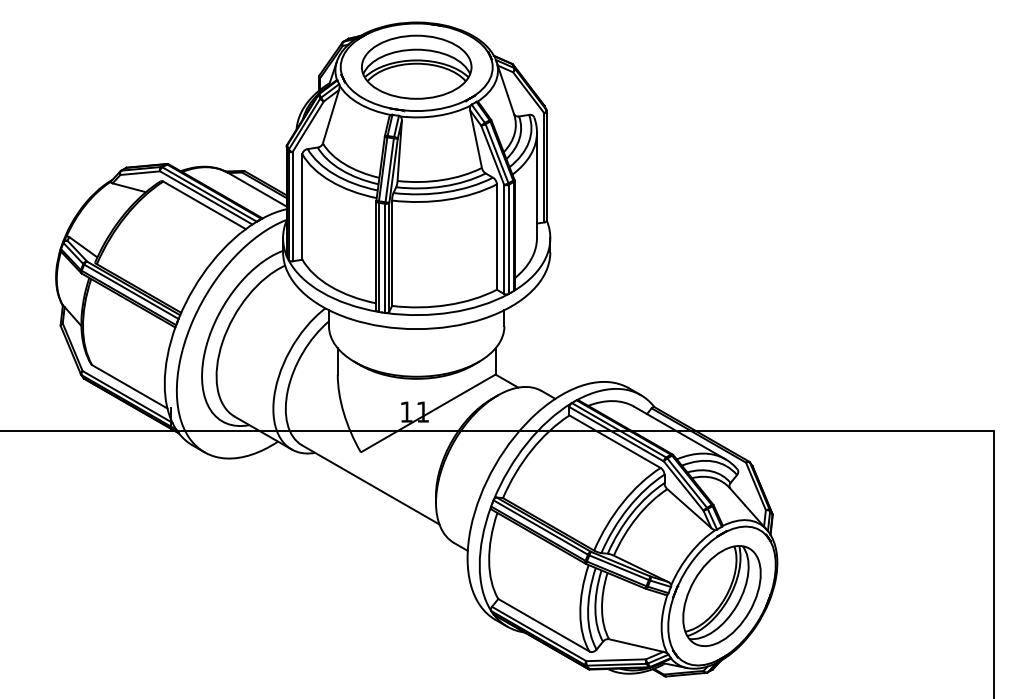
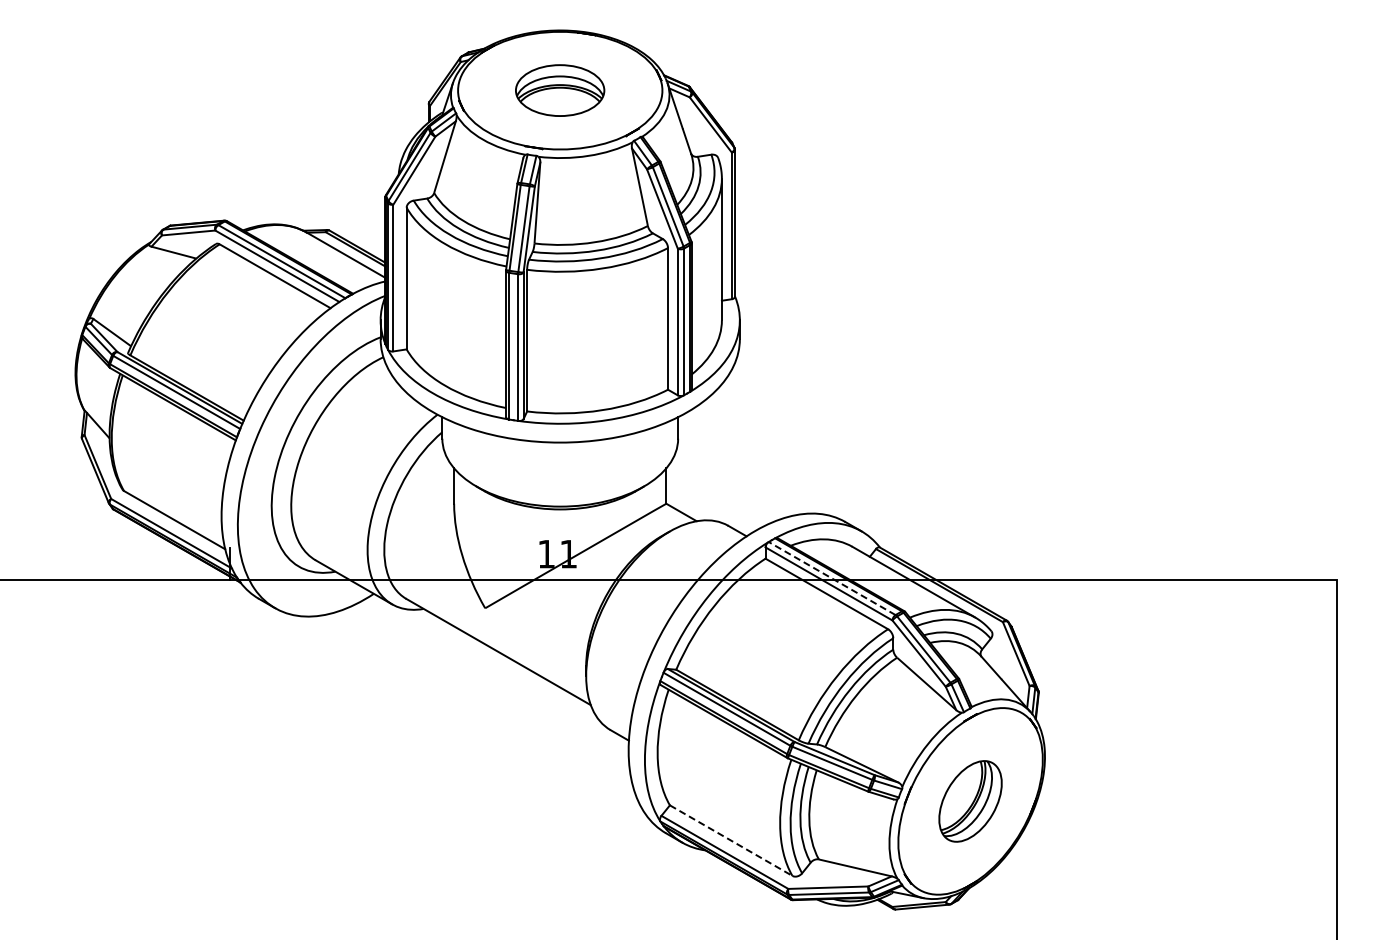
part: (416, 67) -> (559, 90), size x0.6
line: (618, 430) -> (831, 578), solid -> dashed
part: (721, 596) -> (970, 801), size x0.6
line: (544, 625) -> (731, 840), solid -> dashed

